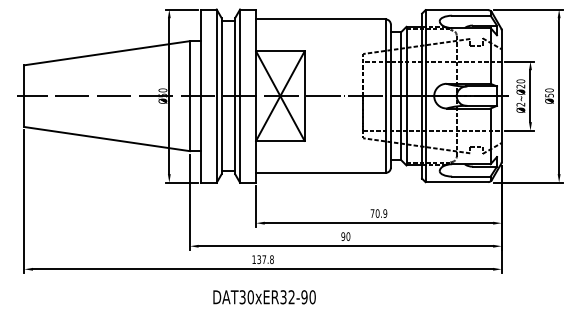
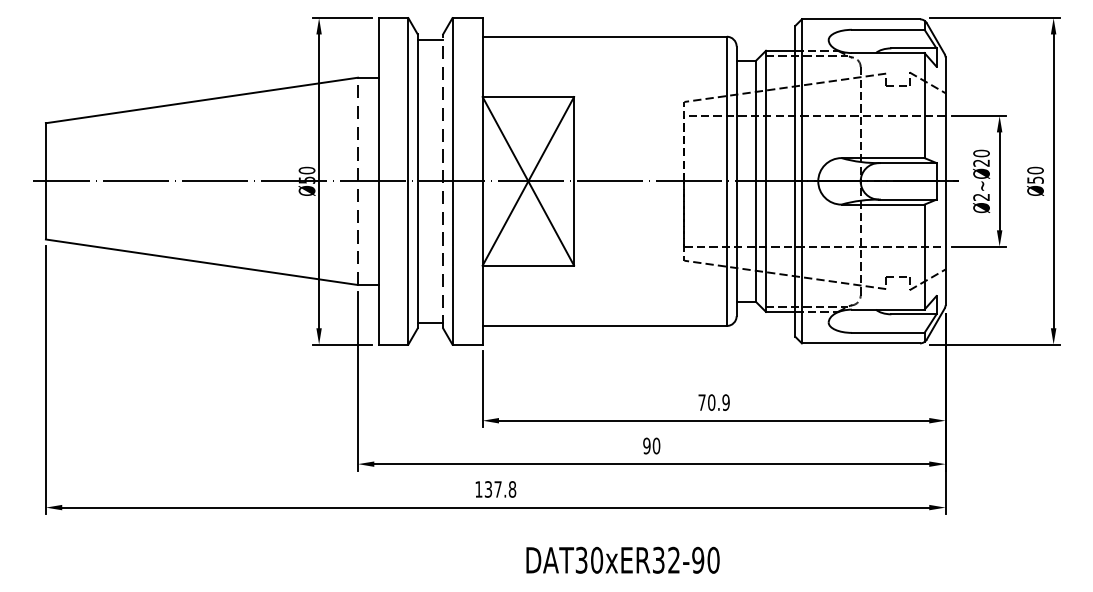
line: (189, 95) -> (357, 180), solid -> dashed
line: (235, 95) -> (443, 180), solid -> dashed
text: (264, 297) -> (622, 560), moved

